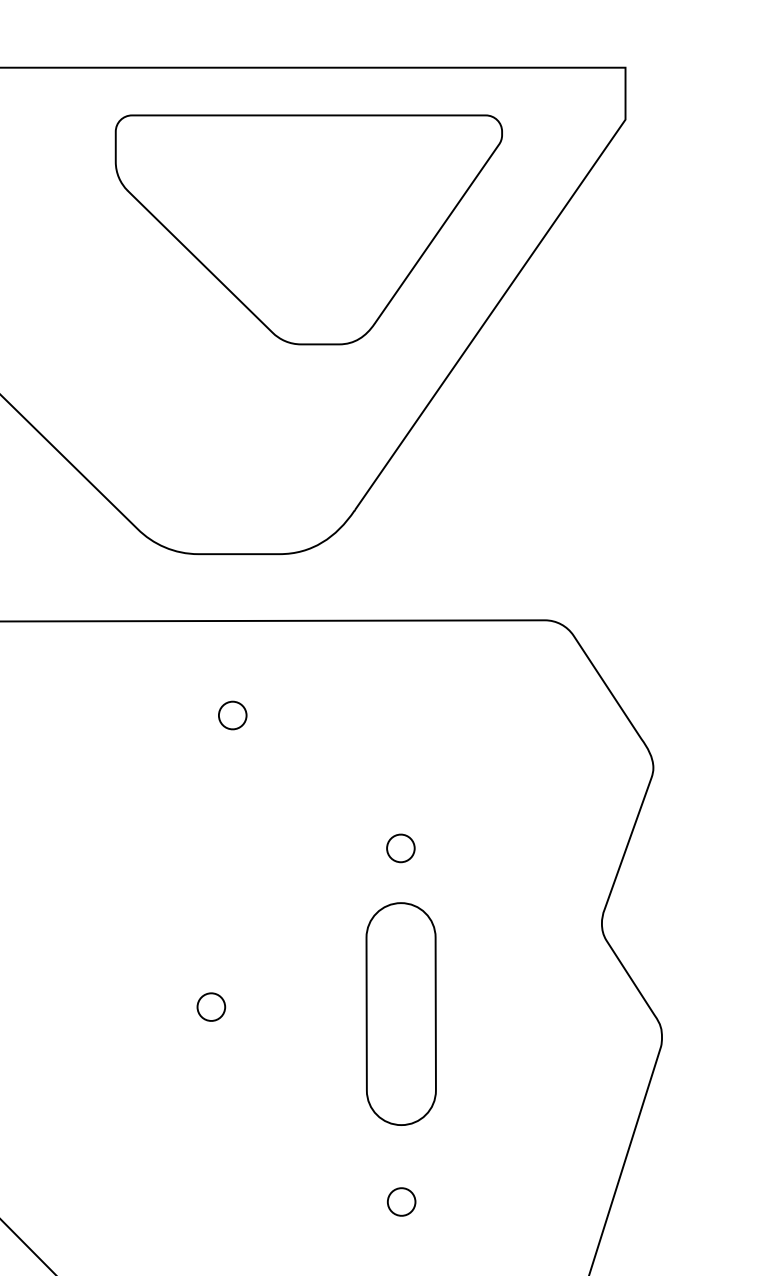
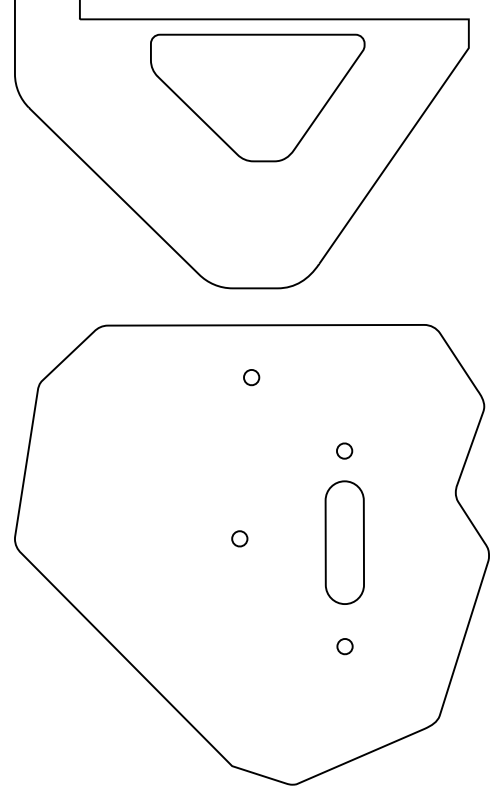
part: (308, 228) -> (257, 97), moved

